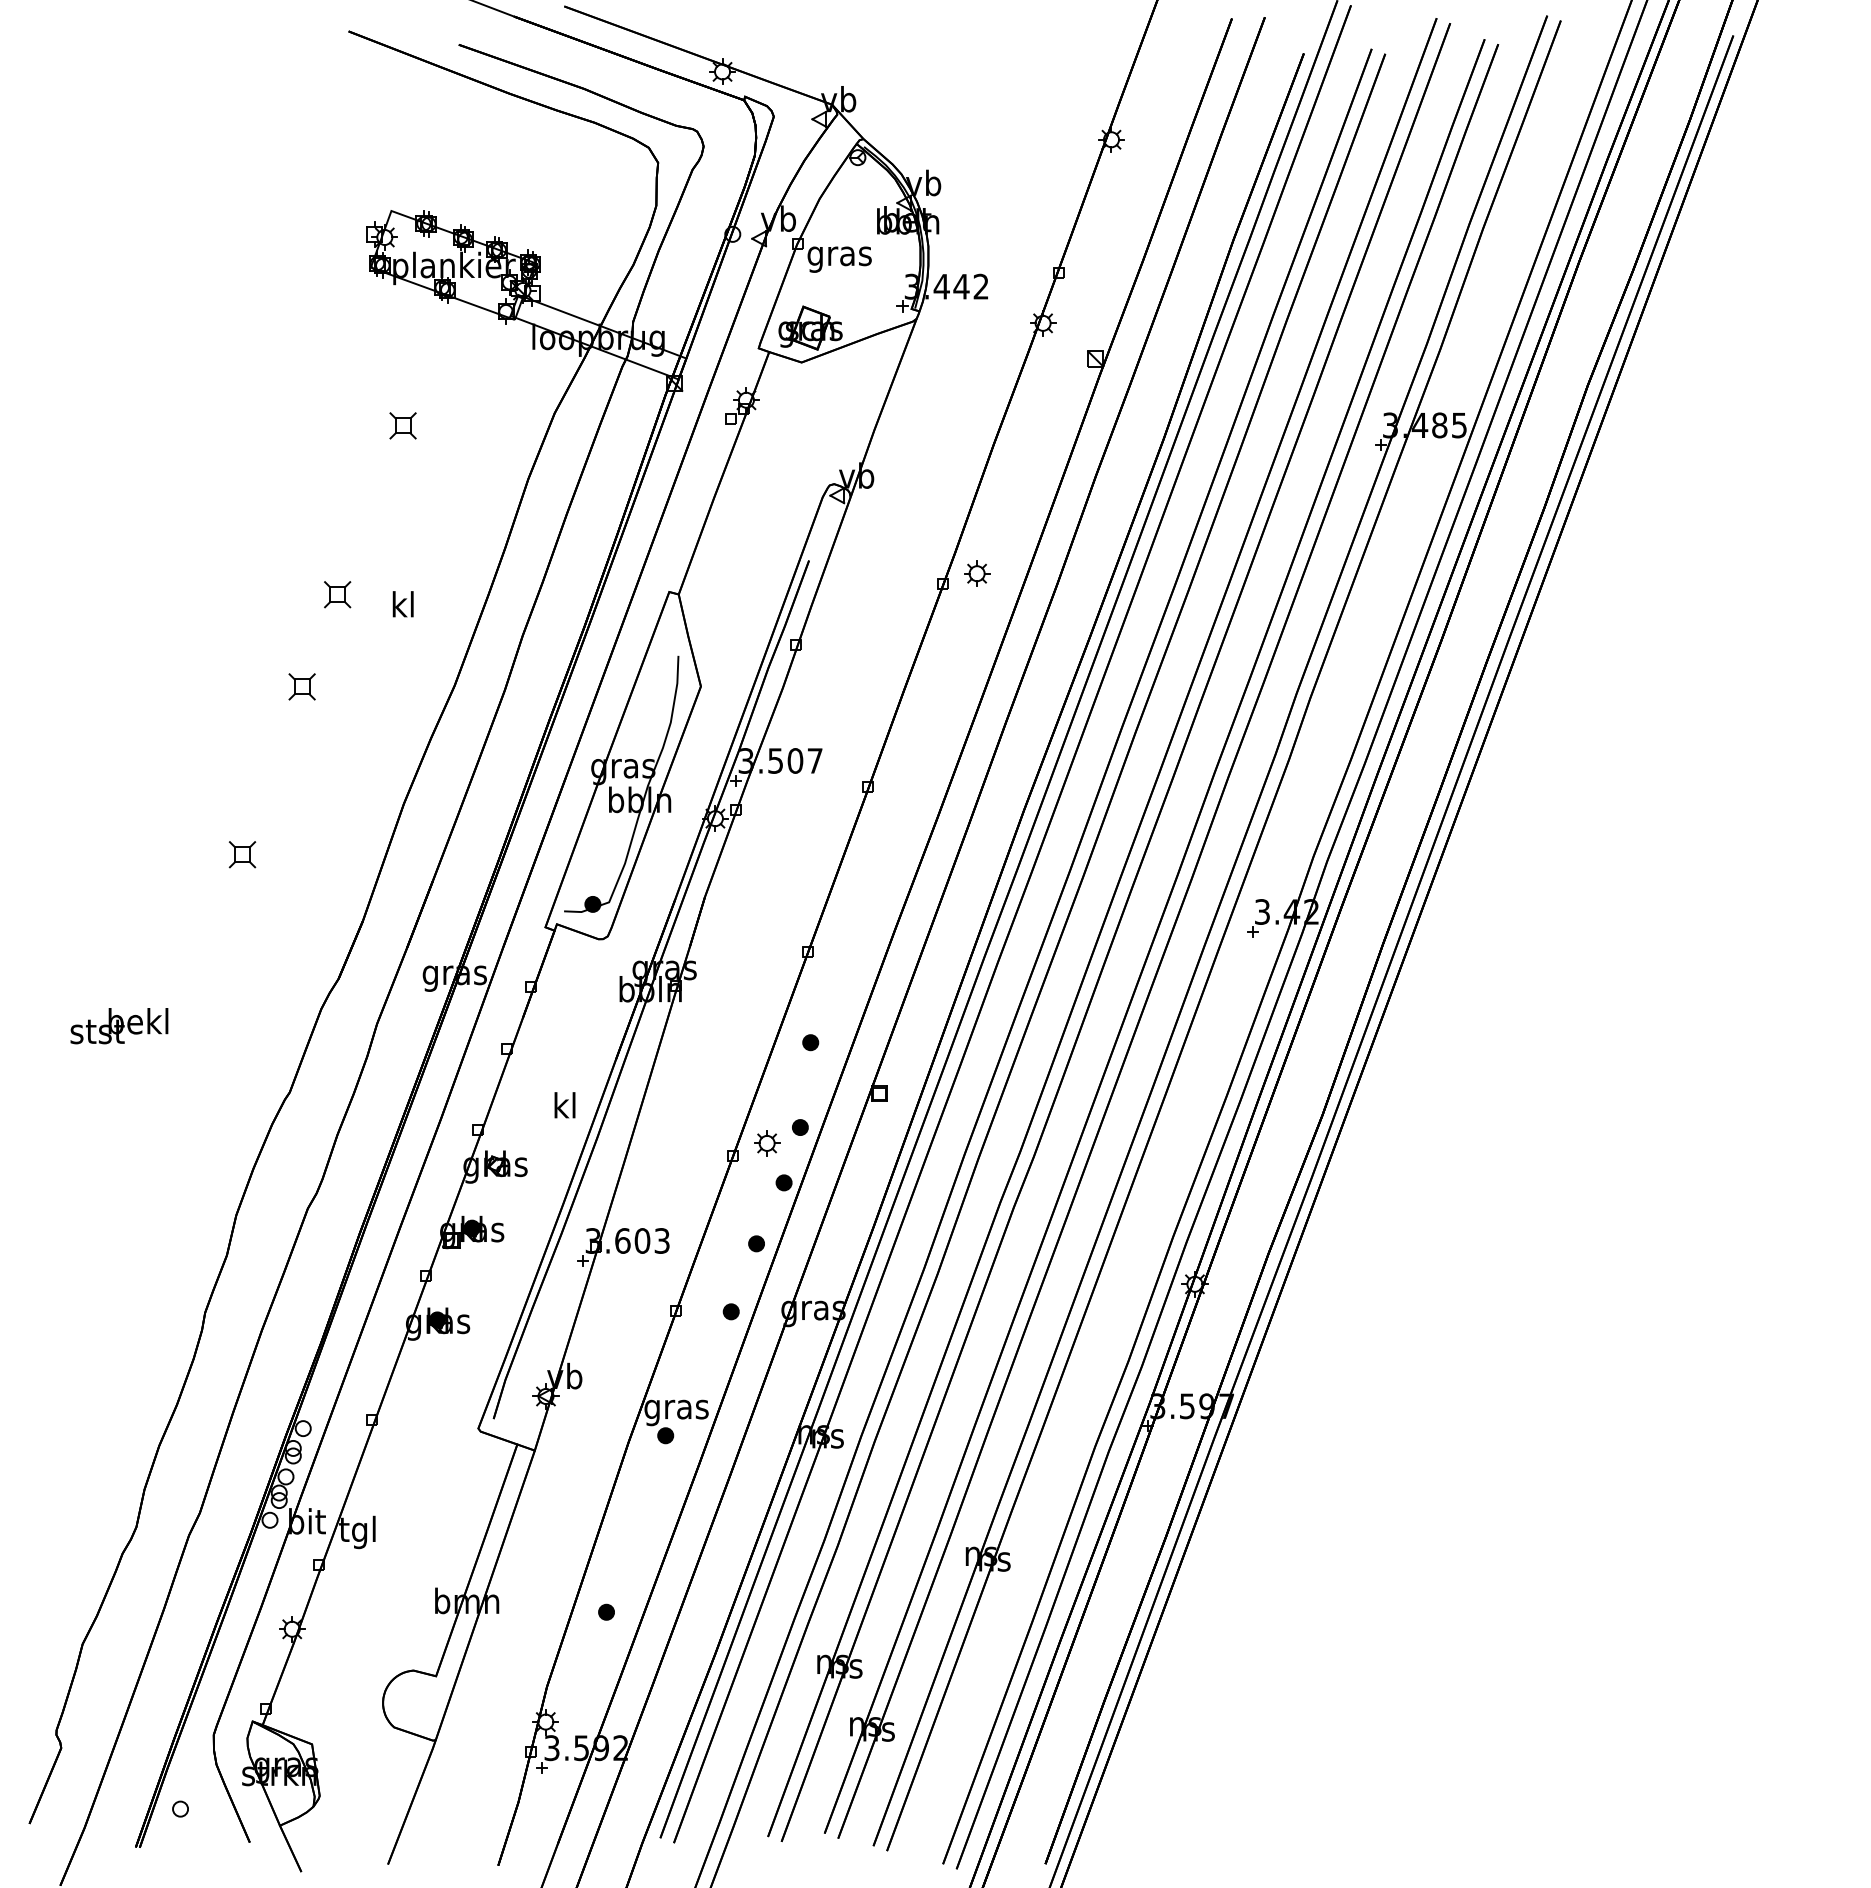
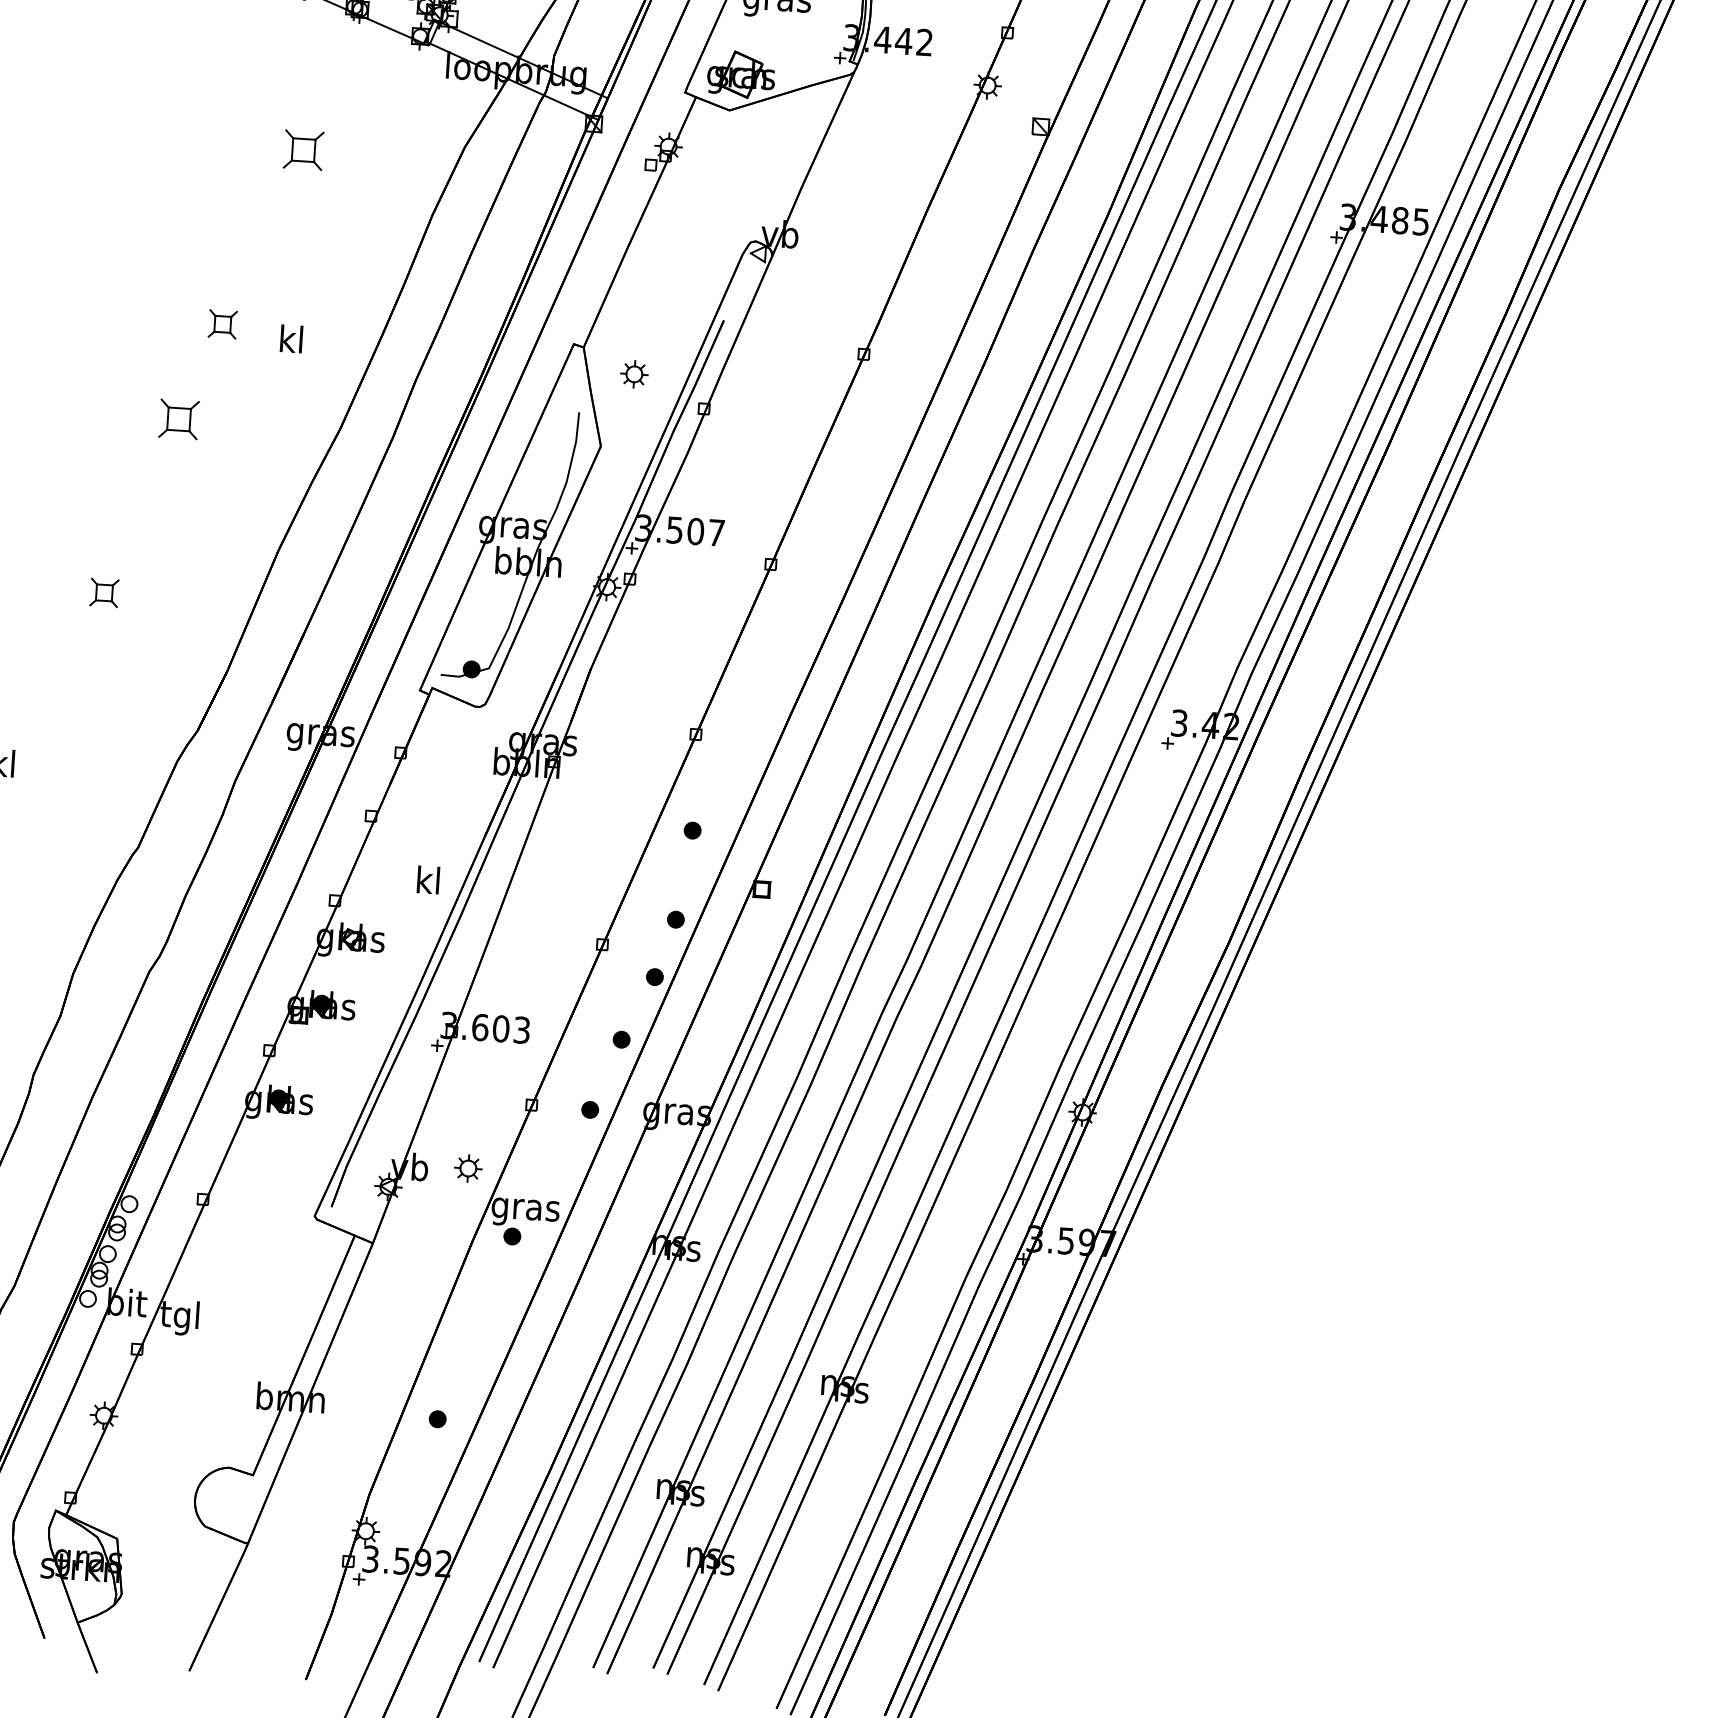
part: (402, 425) -> (303, 149), size x1.4
part: (977, 573) -> (634, 374), moved
part: (301, 686) -> (178, 418), size x1.4
part: (767, 1143) -> (468, 1168), moved

